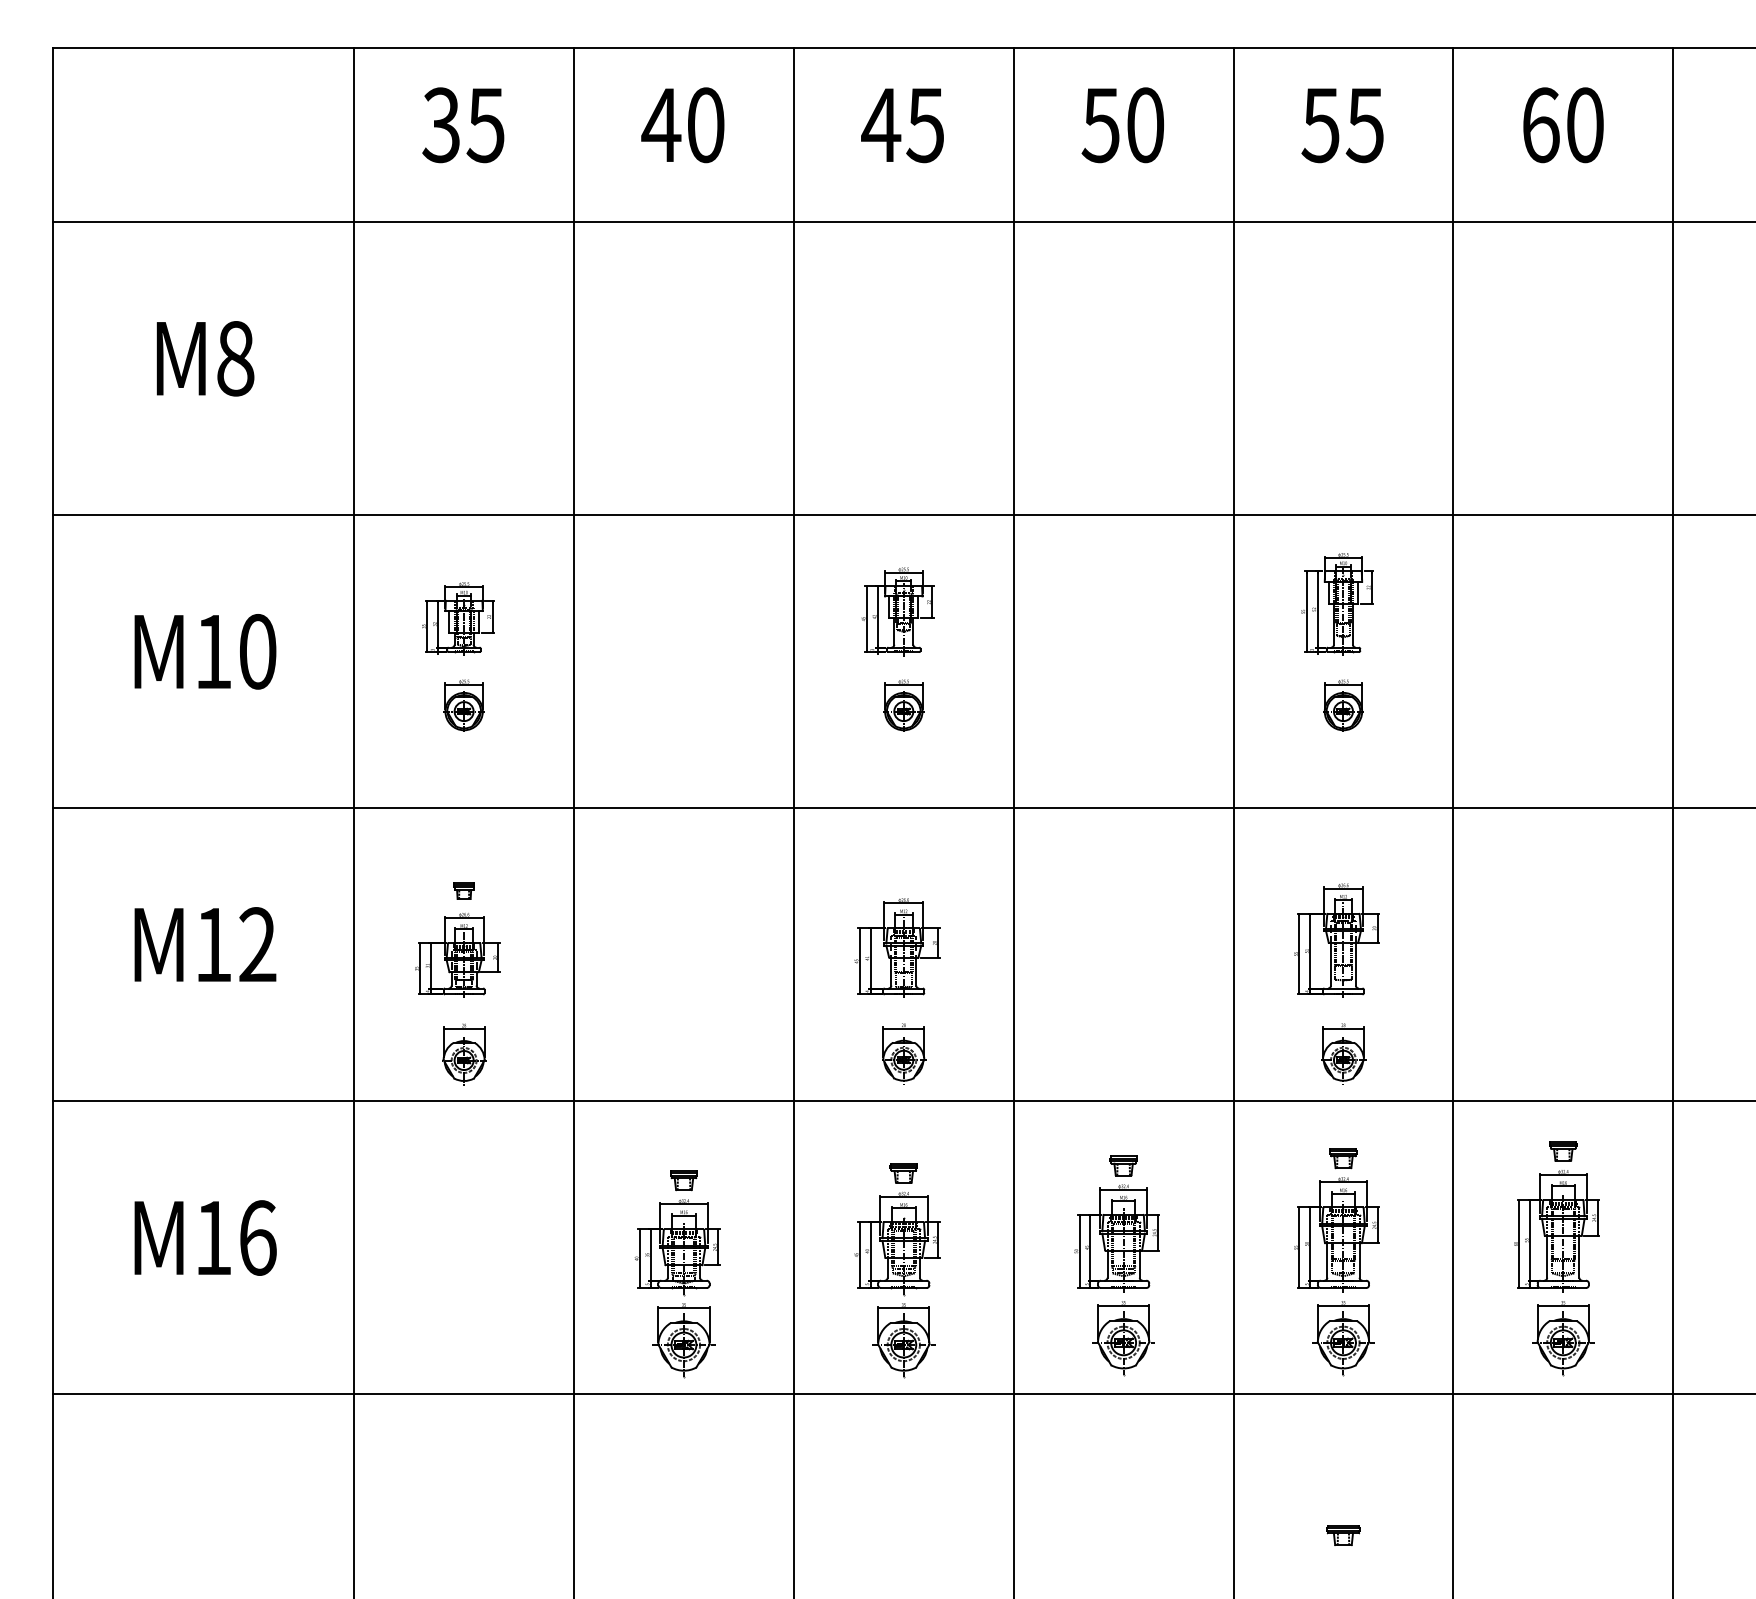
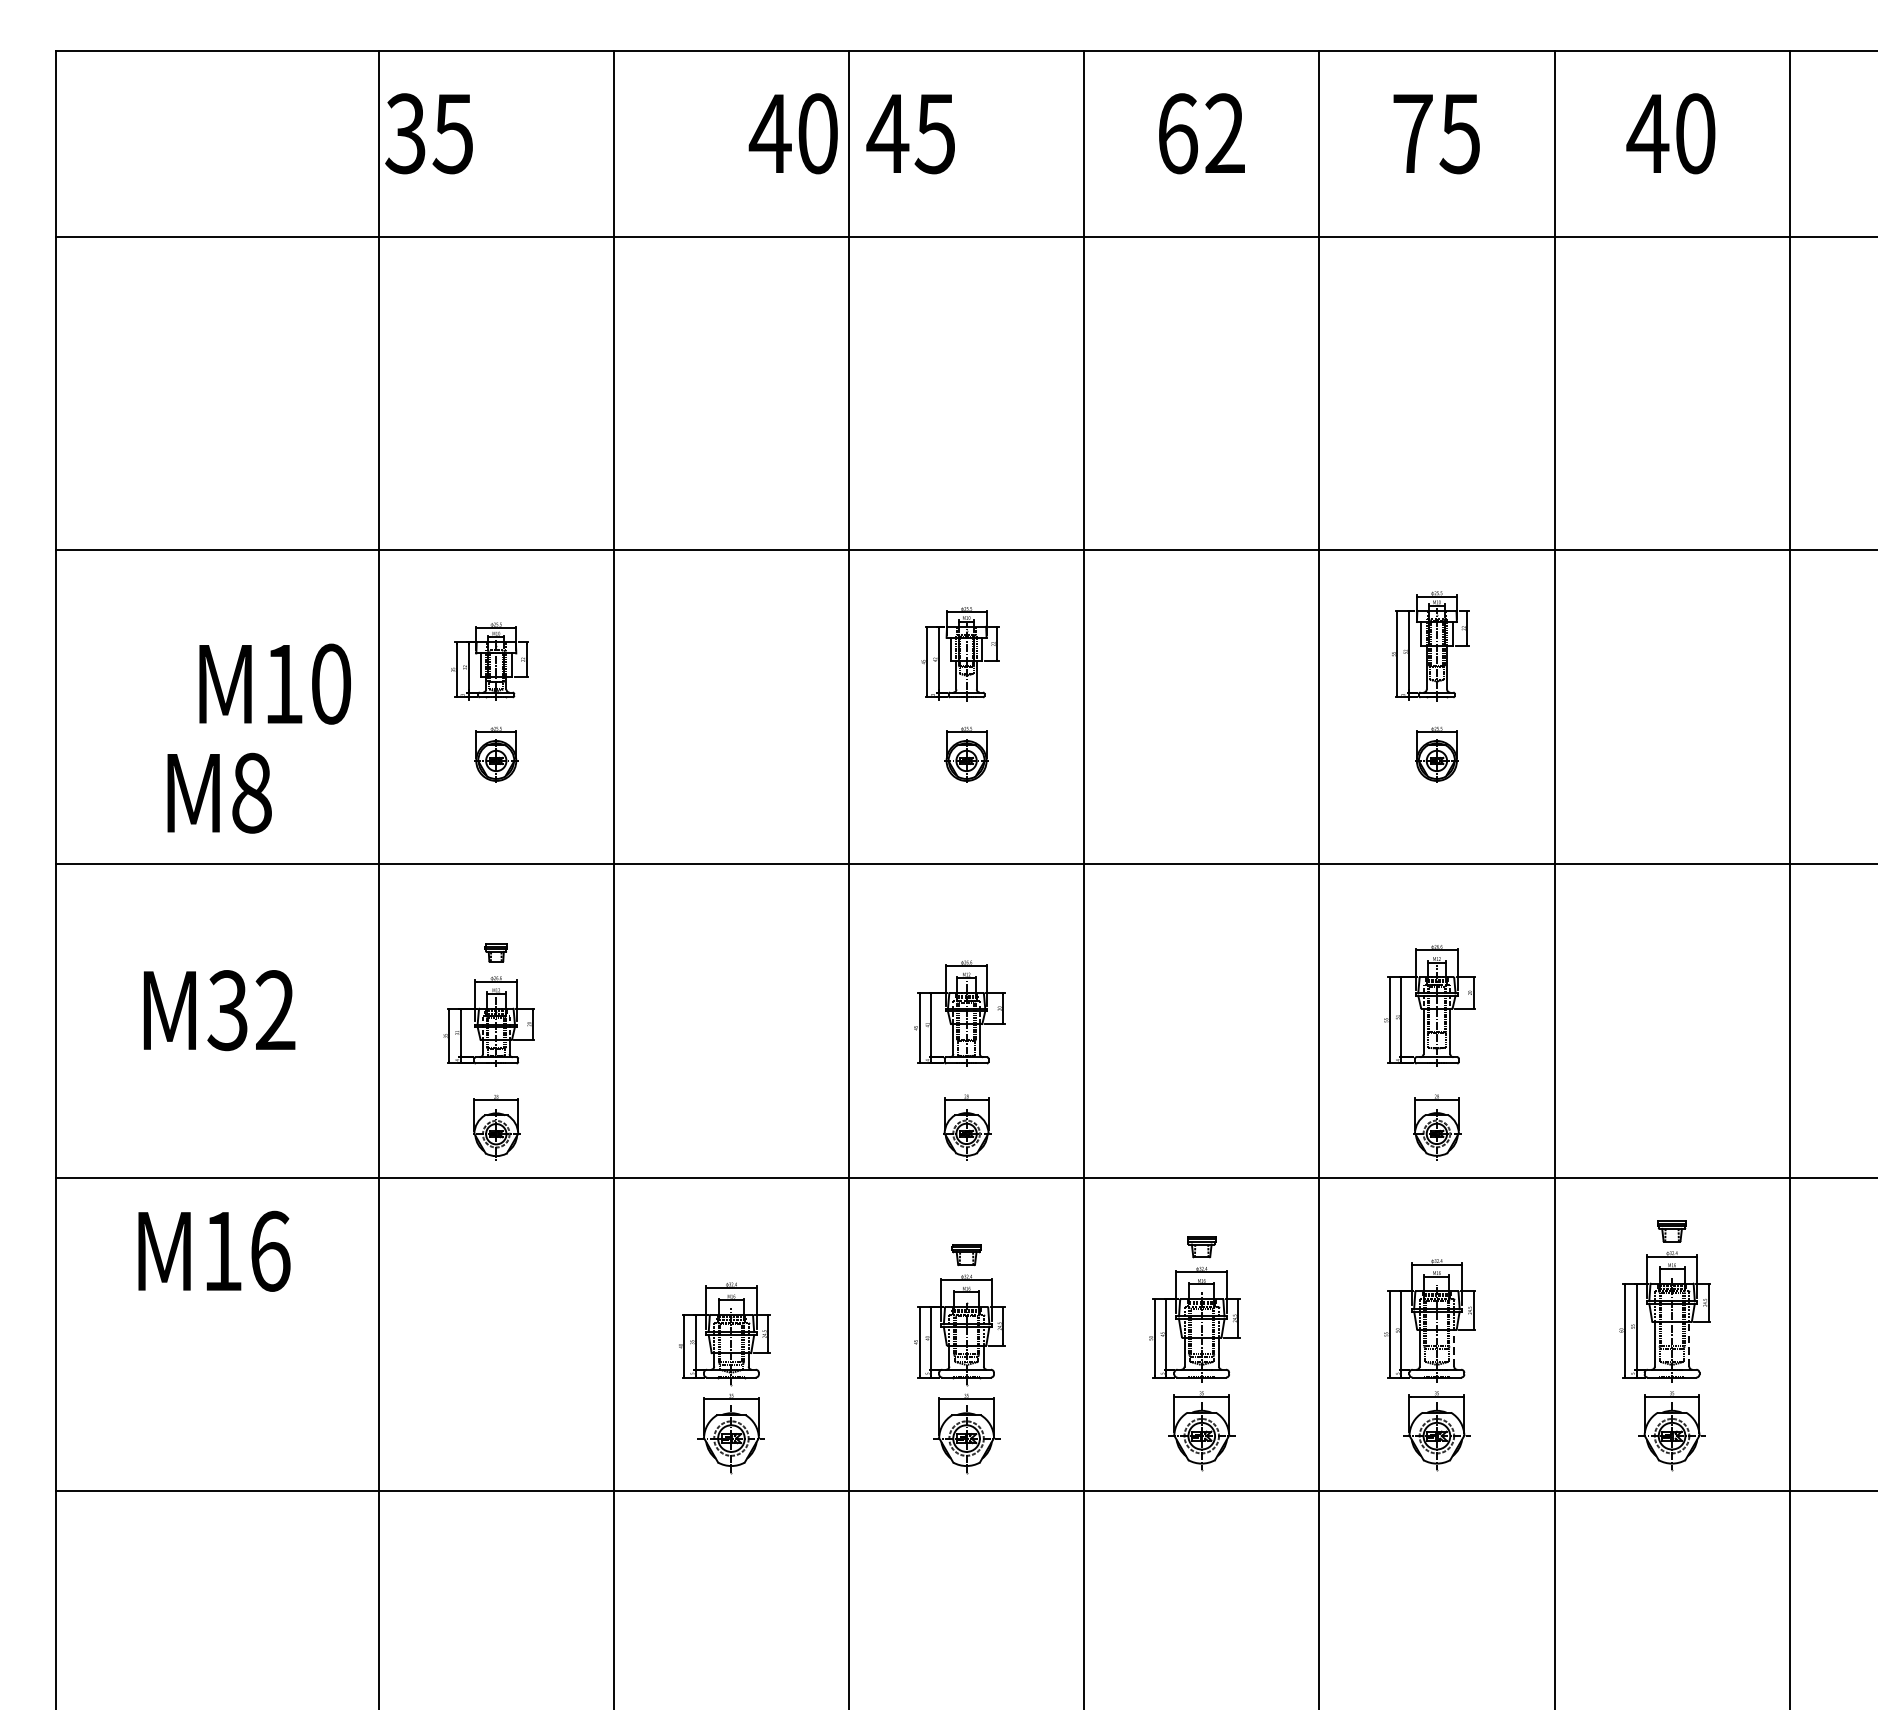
text: (463, 125) -> (429, 134), moved
text: (682, 125) -> (792, 134), moved
text: (902, 125) -> (910, 134), moved
text: (1122, 125) -> (1200, 134), 50 -> 62
text: (1320, 125) -> (1412, 134), 55 -> 75
text: (1540, 125) -> (1647, 134), 60 -> 40
text: (205, 358) -> (219, 792), moved
text: (205, 651) -> (275, 683), moved
text: (212, 944) -> (227, 1010), M12 -> M32
part: (1343, 1158) -> (1436, 1239), removed
part: (683, 1180) -> (730, 1262), removed
text: (205, 1237) -> (214, 1250), moved
line: (1579, 1256) -> (1689, 1343), solid -> dashed
line: (1359, 1260) -> (1454, 1348), solid -> dashed
part: (1343, 1535) -> (1436, 1642), removed

